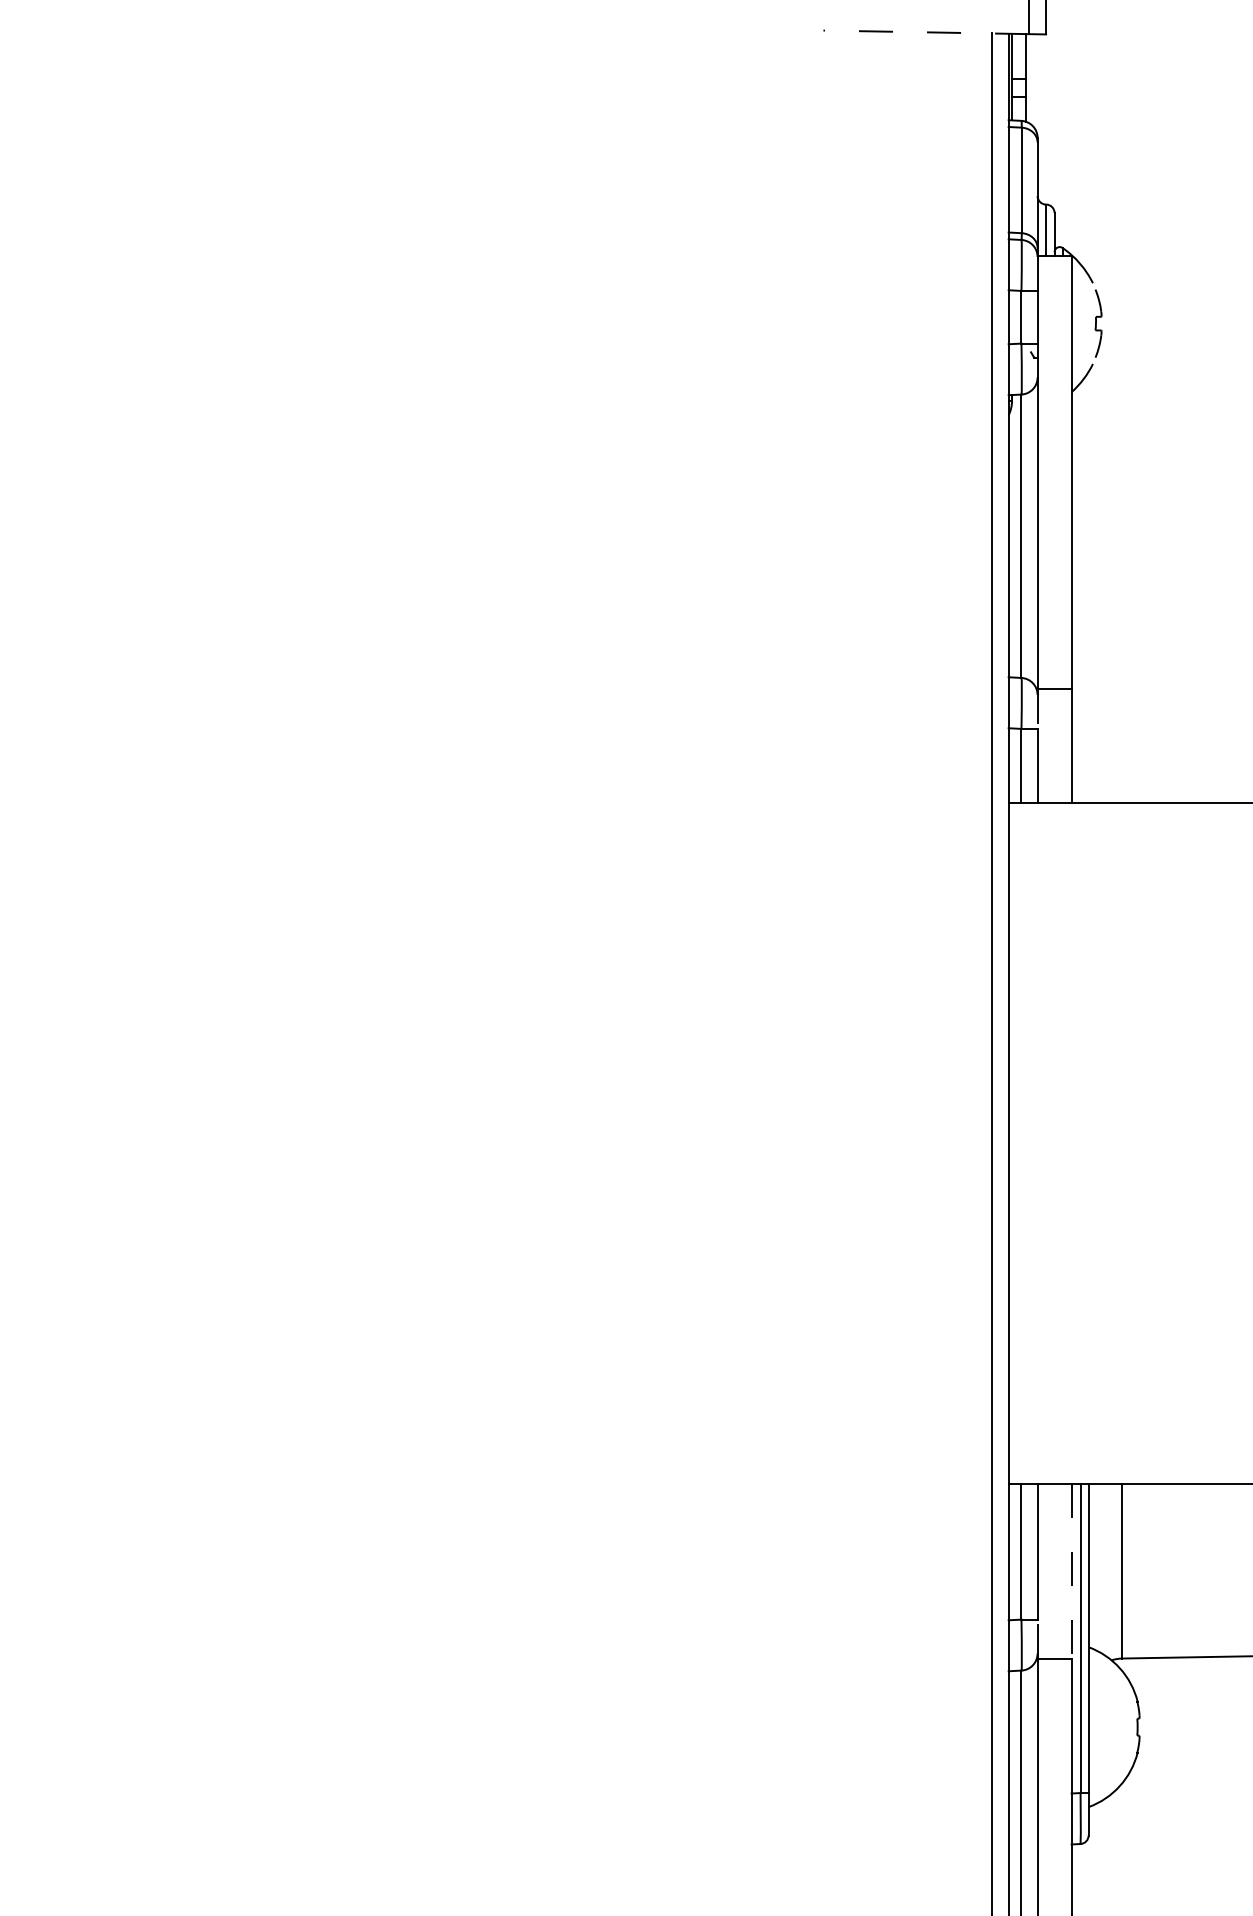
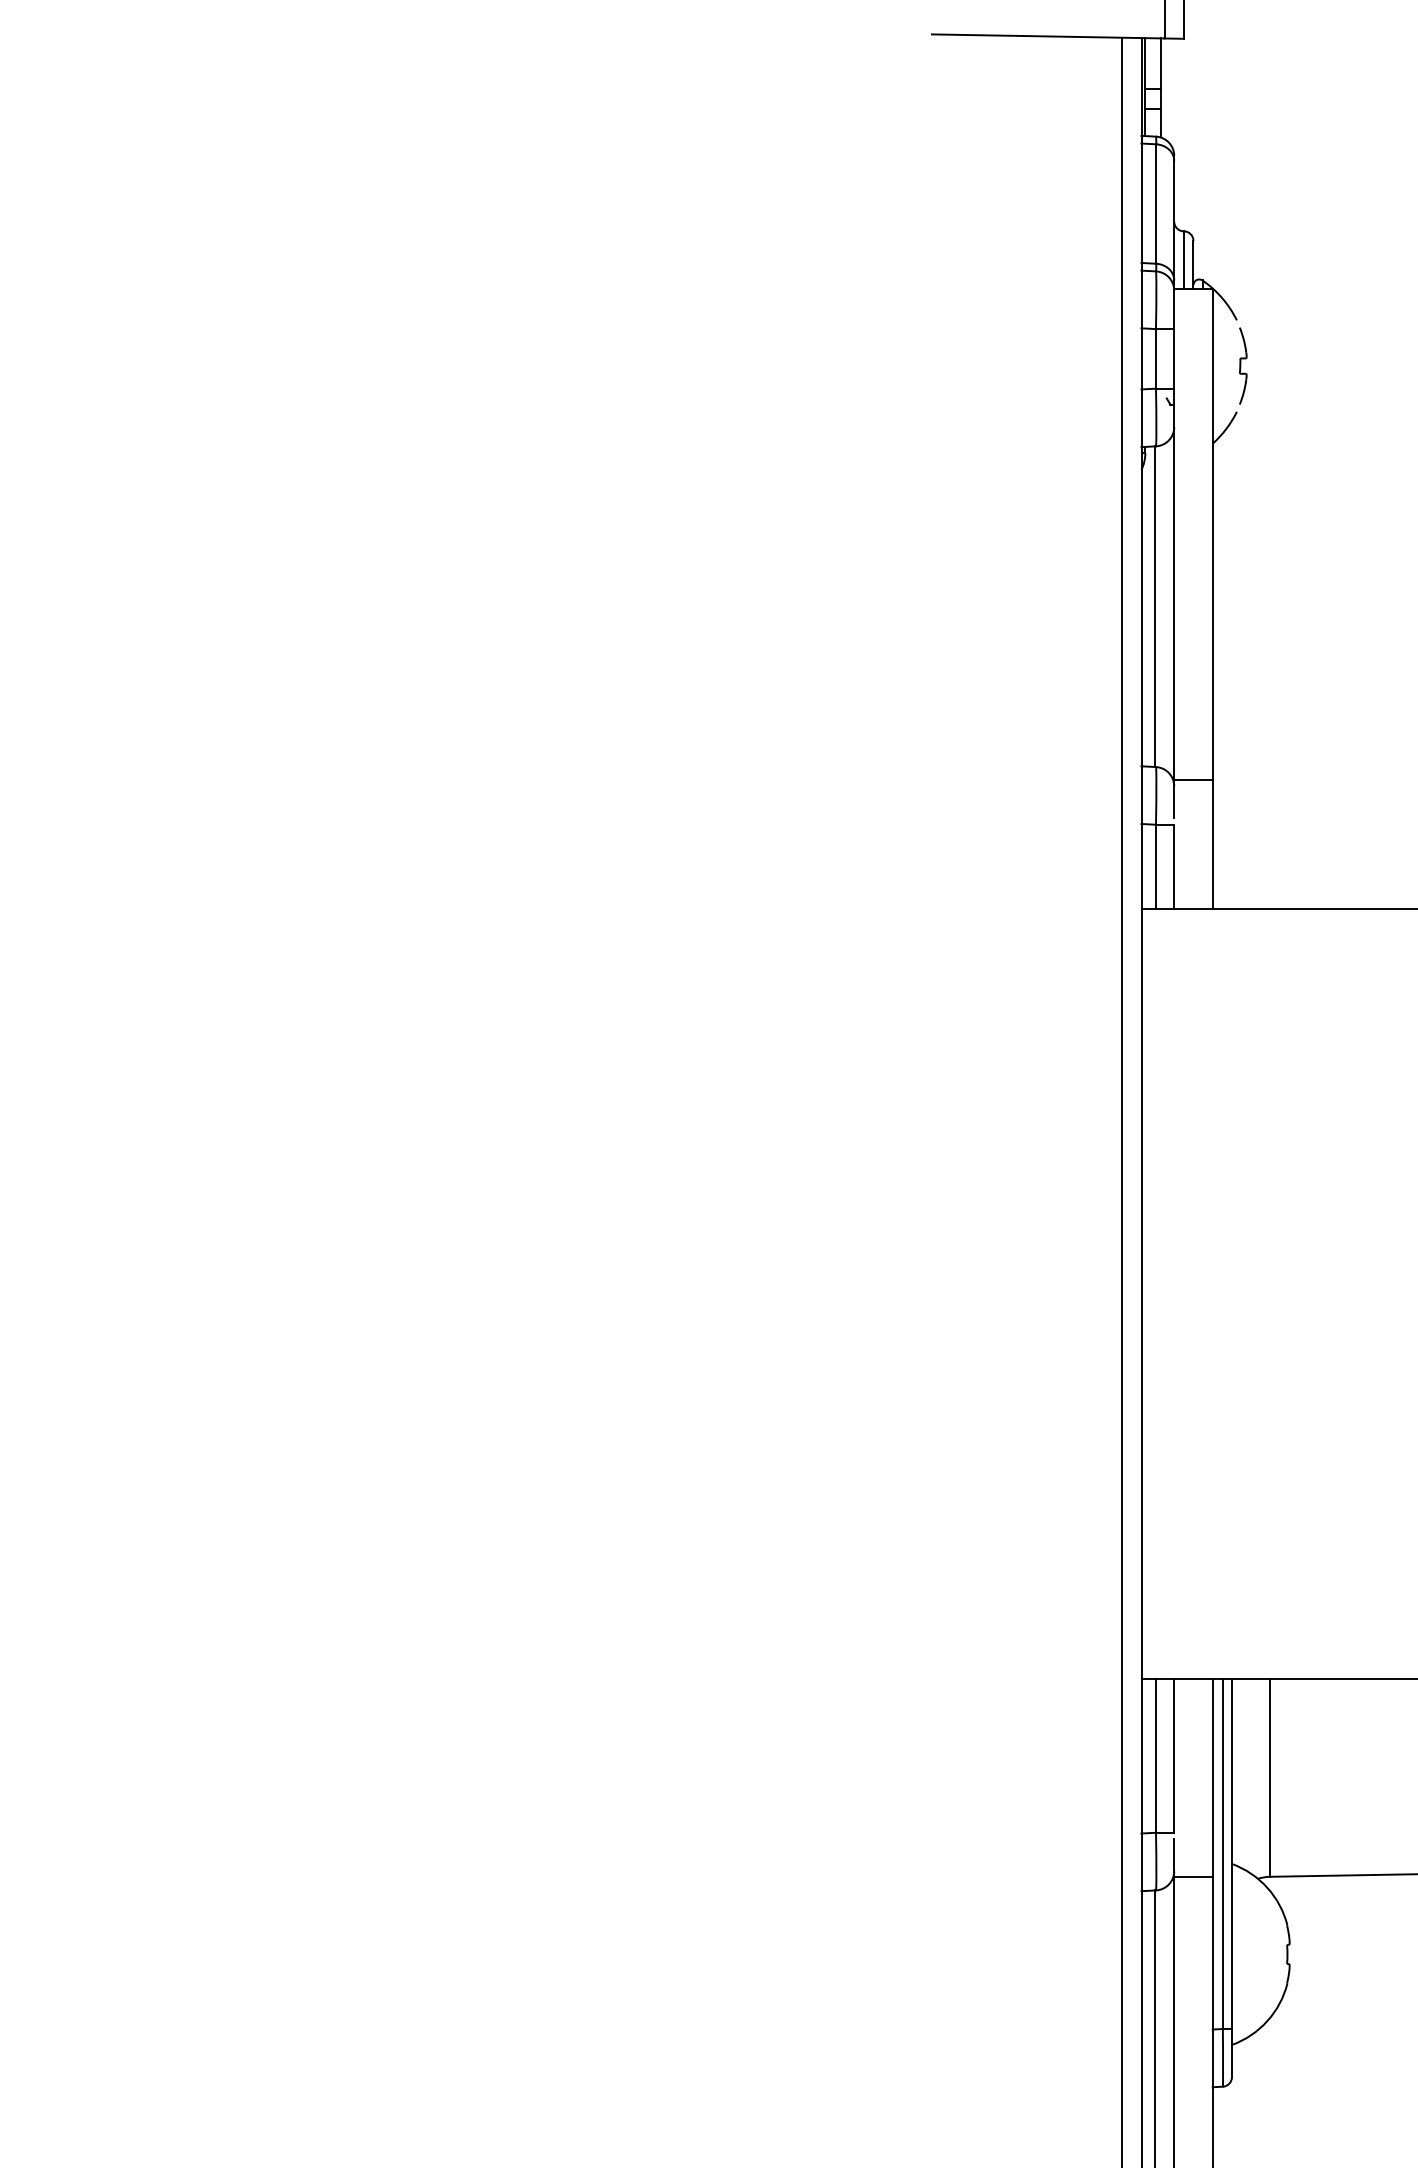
line: (926, 32) -> (1048, 36), dashed -> solid
line: (1071, 1571) -> (1212, 1778), dashed -> solid

